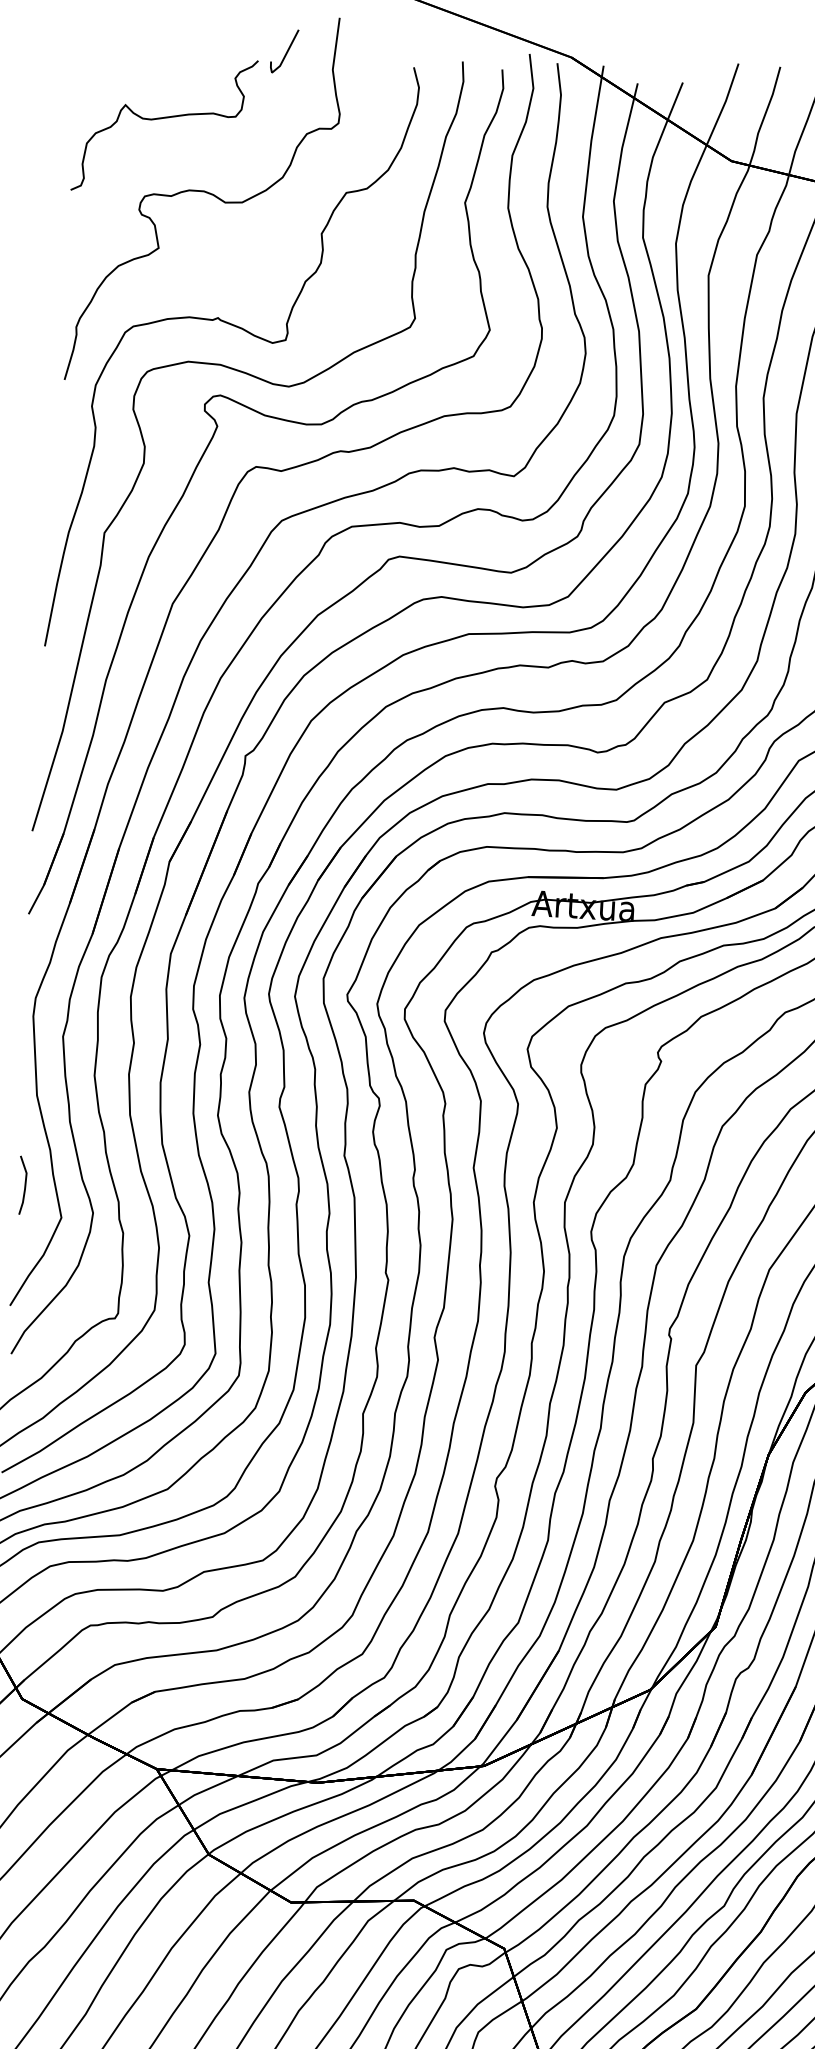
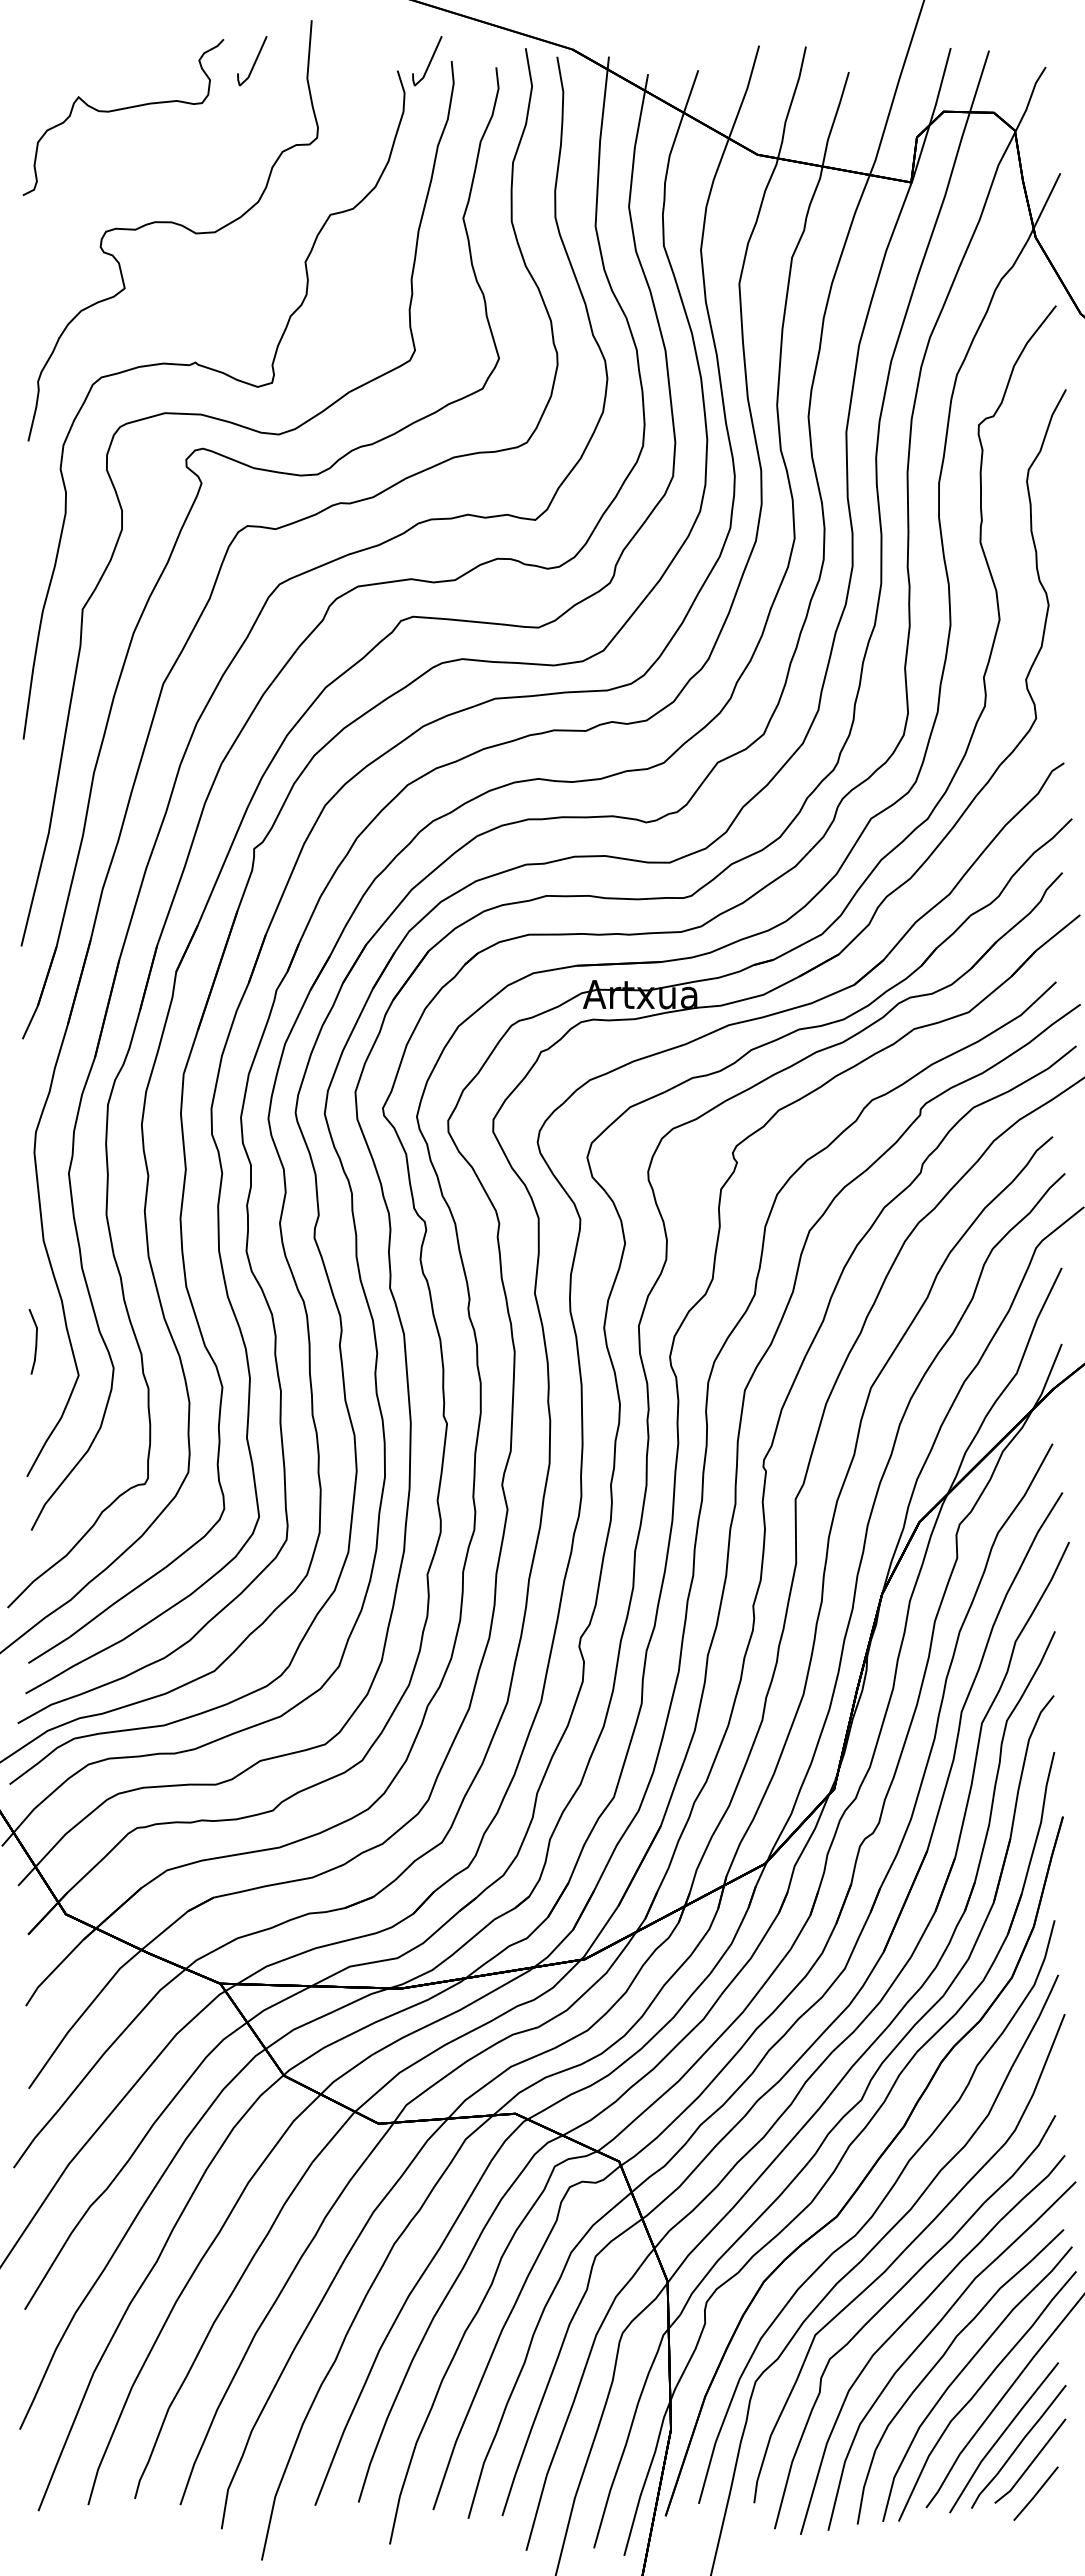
line: (442, 60) -> (429, 61), added
curve: (163, 119) -> (121, 110), moved

